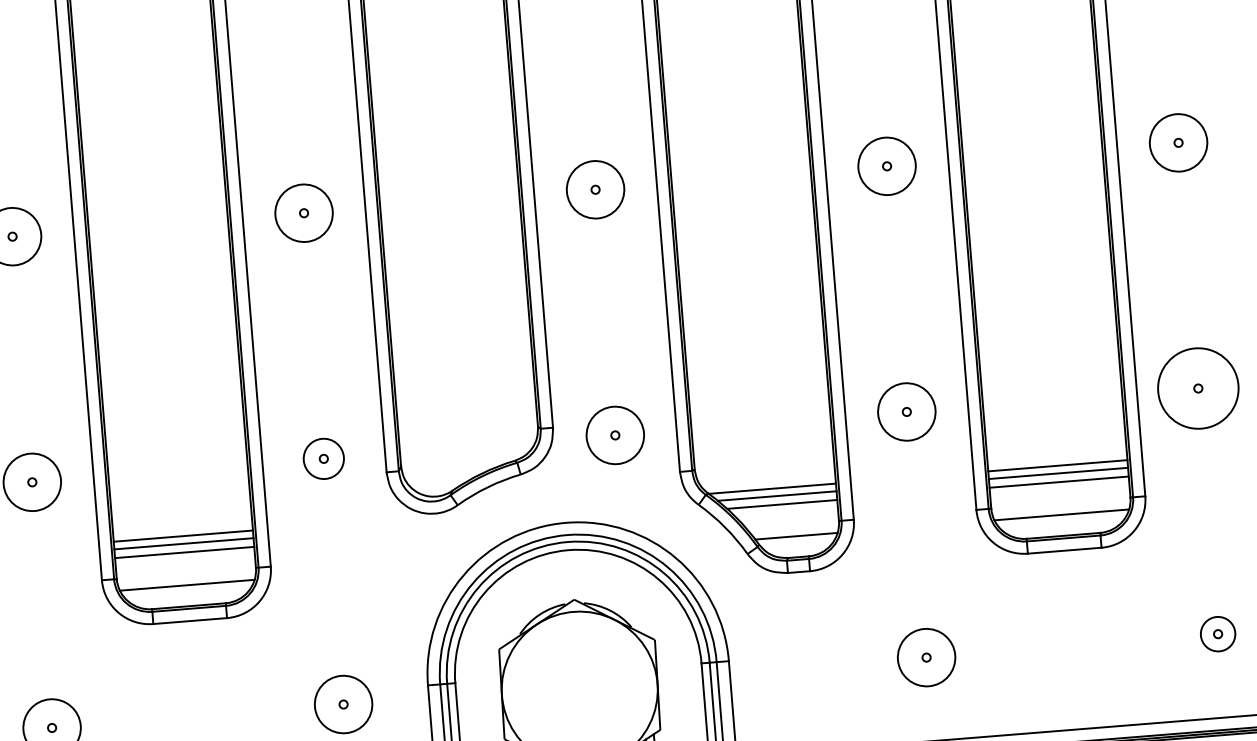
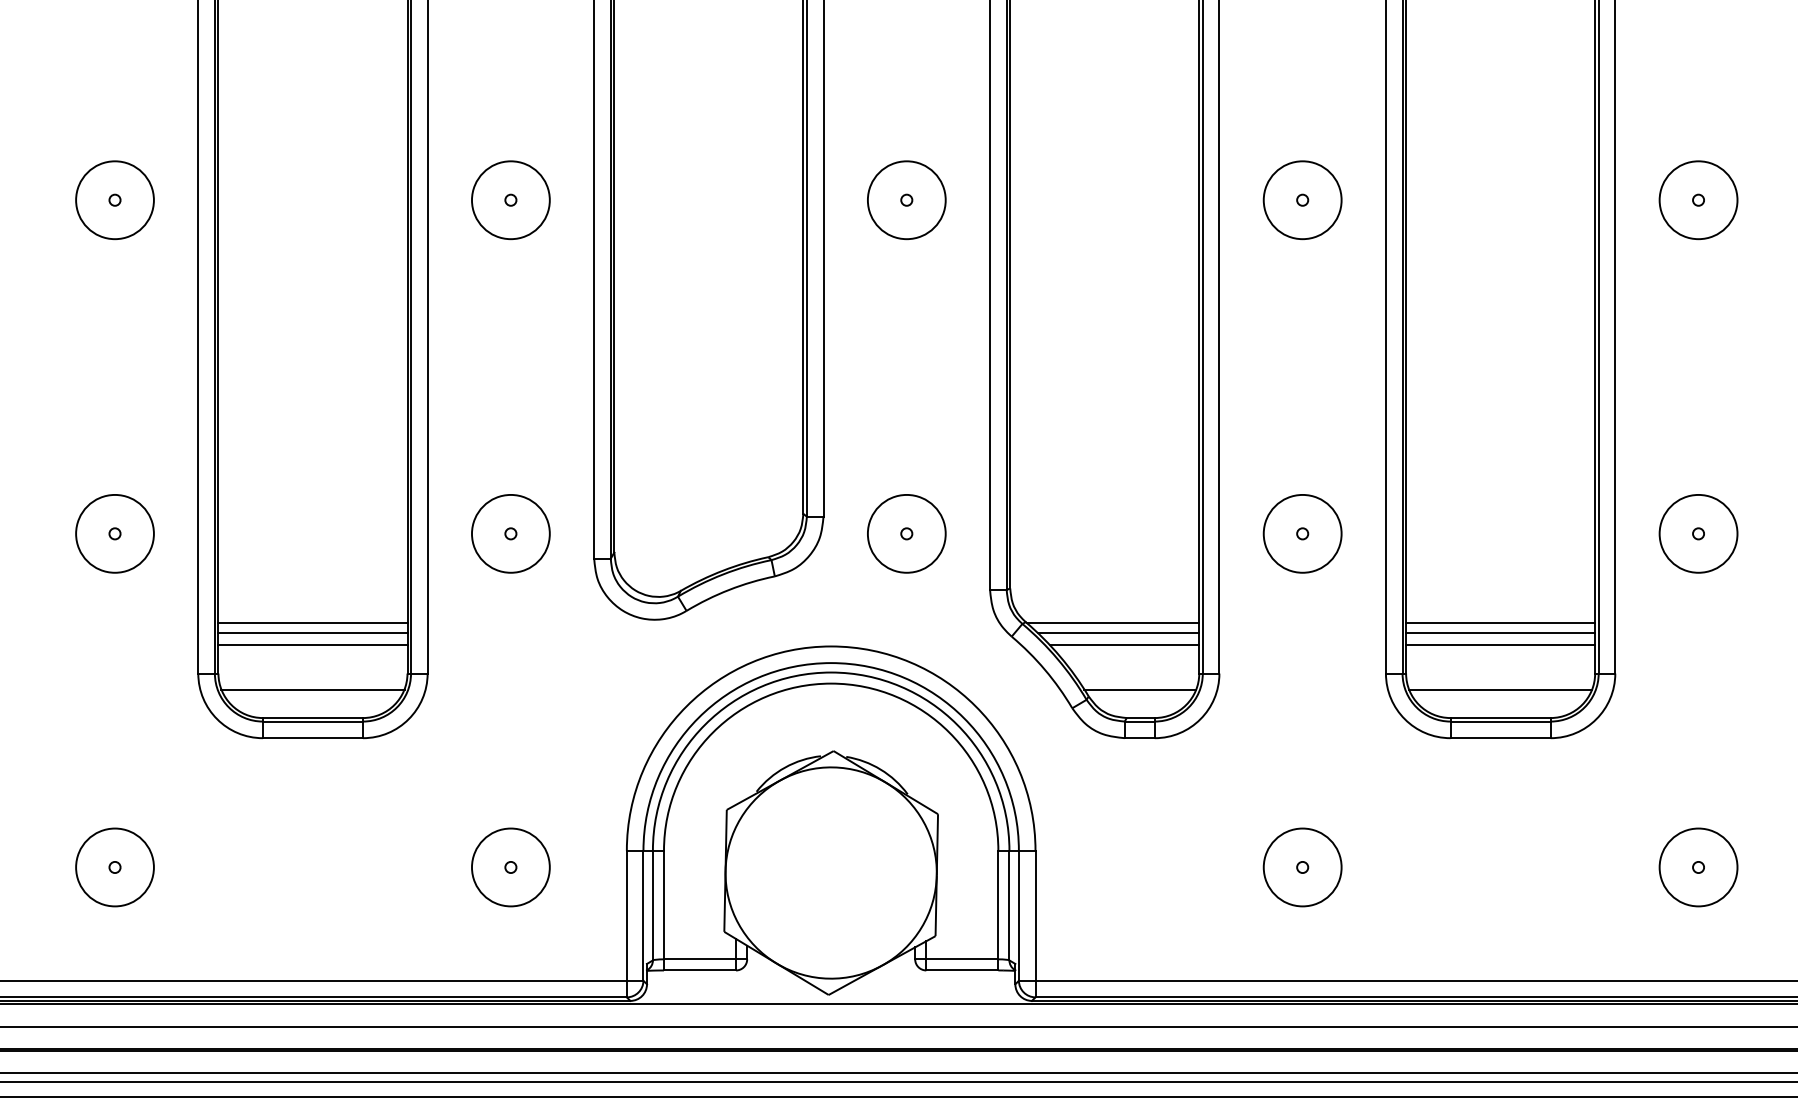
circle: (1198, 388) -> (1698, 533), size x0.71
circle: (323, 458) -> (510, 533), size x1.43
circle: (1218, 634) -> (1698, 867), size x1.67

